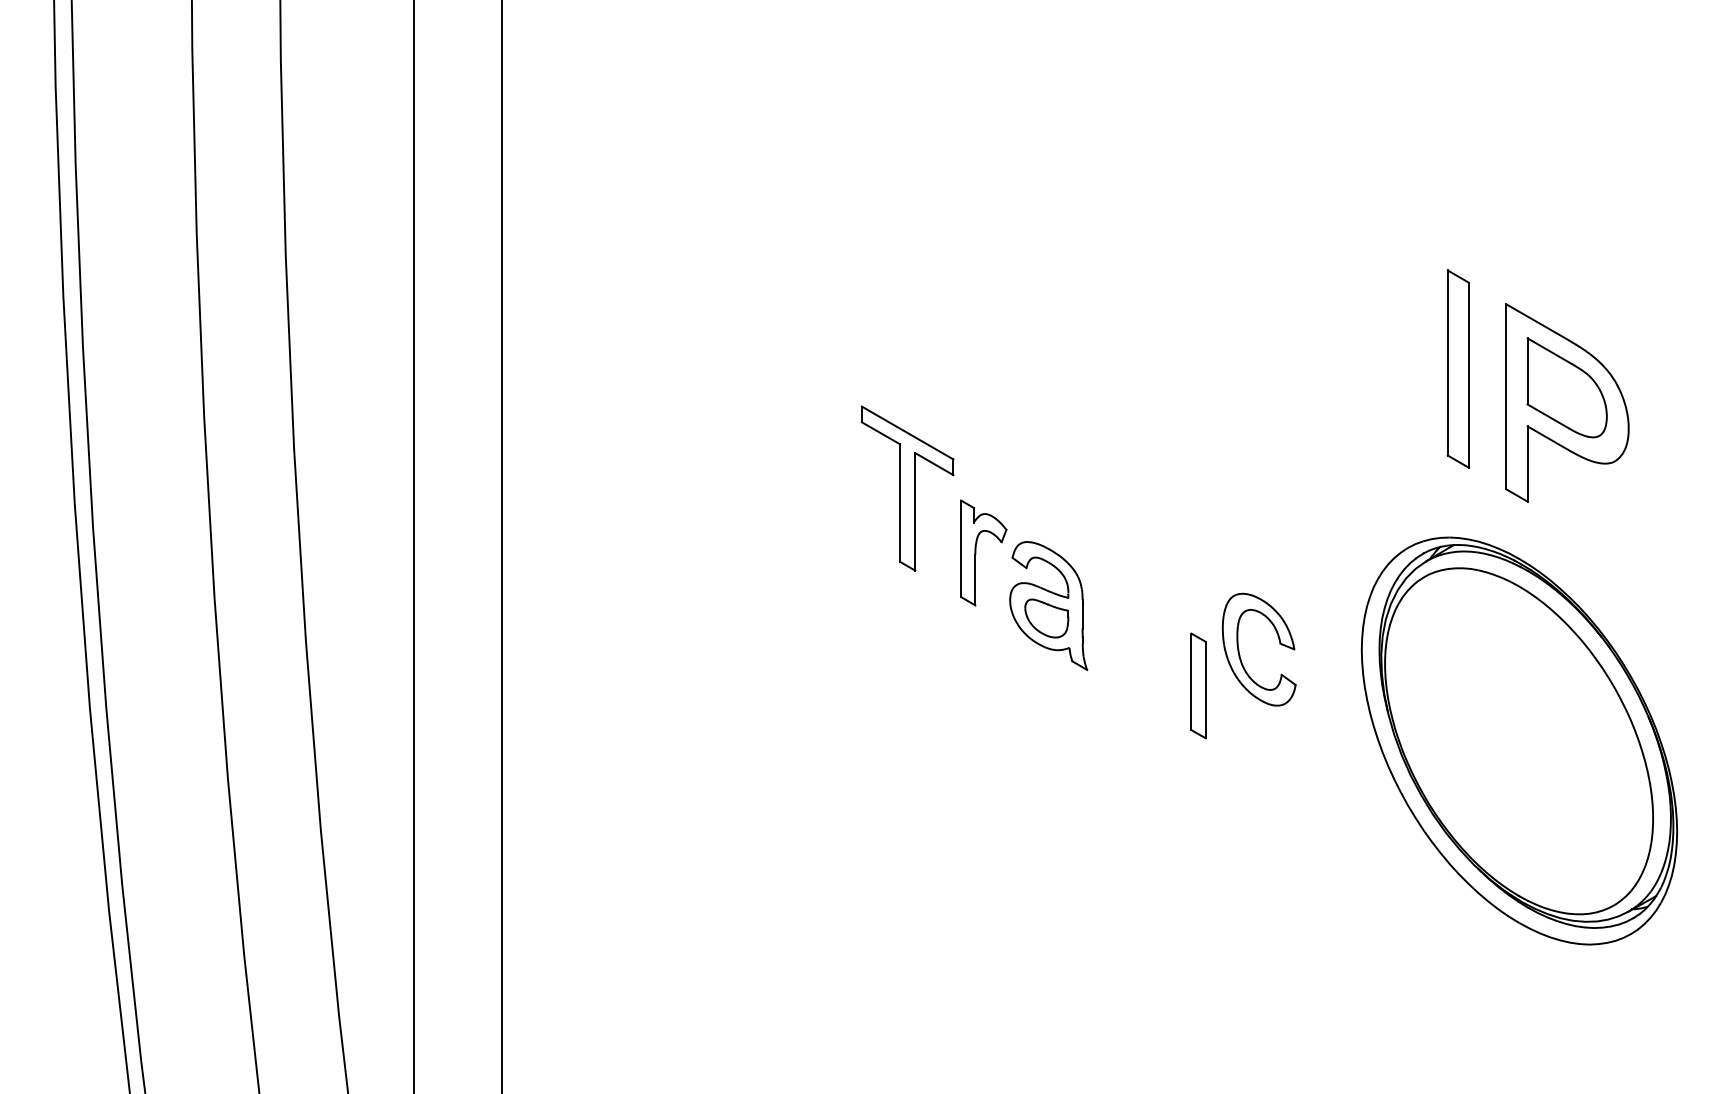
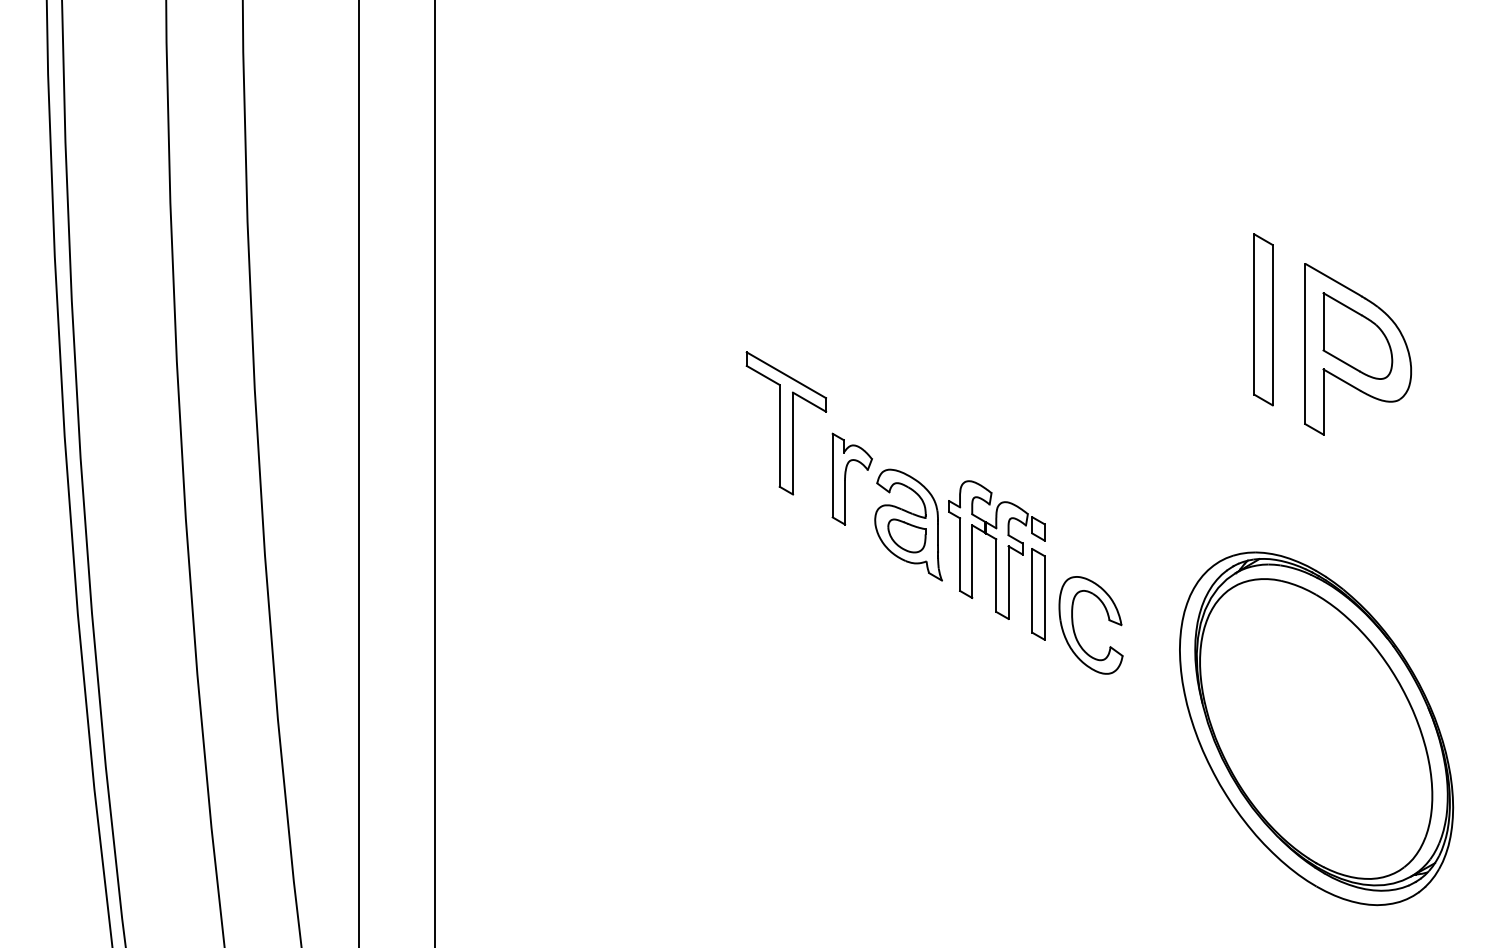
part: (1150, 634) -> (996, 549), added
part: (1240, 654) -> (1074, 629), moved
part: (1519, 740) -> (1316, 728), moved

